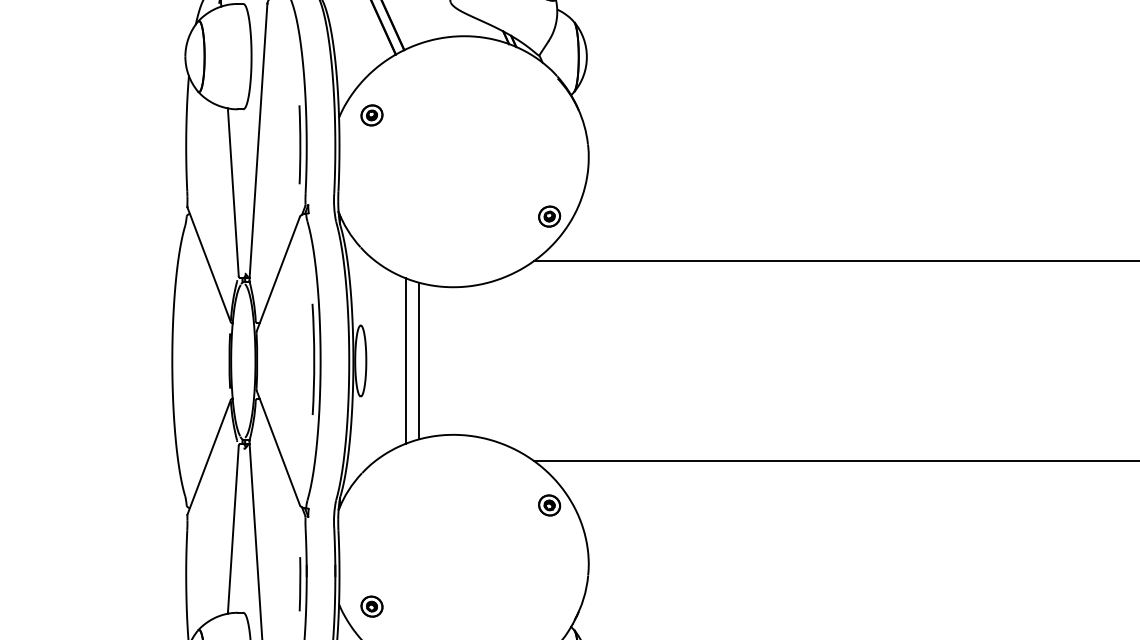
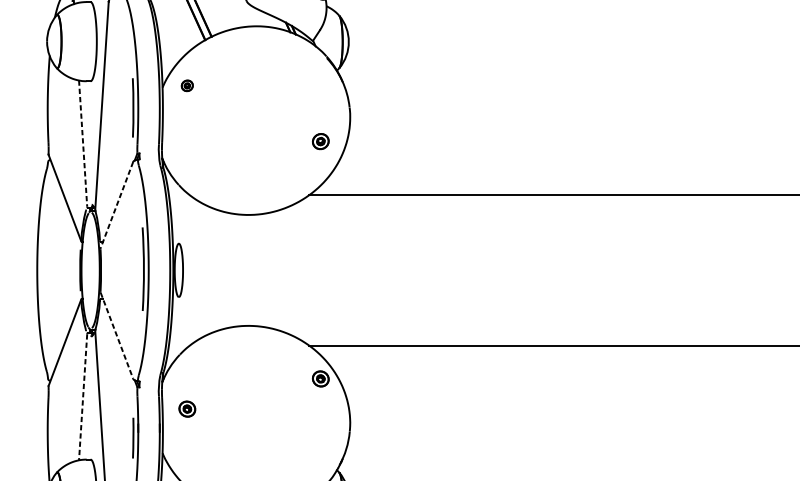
part: (371, 115) -> (186, 85), size x0.7
line: (233, 192) -> (83, 143), solid -> dashed
part: (549, 216) -> (320, 141), moved
line: (278, 274) -> (117, 205), solid -> dashed
line: (406, 360) -> (213, 270), removed
line: (419, 360) -> (223, 270), removed
line: (278, 448) -> (117, 336), solid -> dashed
line: (233, 530) -> (83, 397), solid -> dashed
part: (371, 606) -> (186, 409), moved

